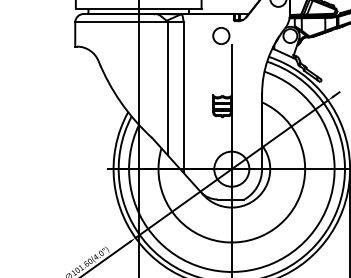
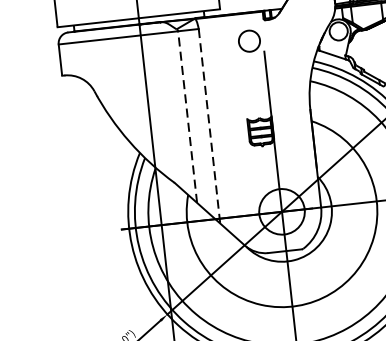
line: (167, 88) -> (187, 116), solid -> dashed
line: (183, 98) -> (209, 127), solid -> dashed

